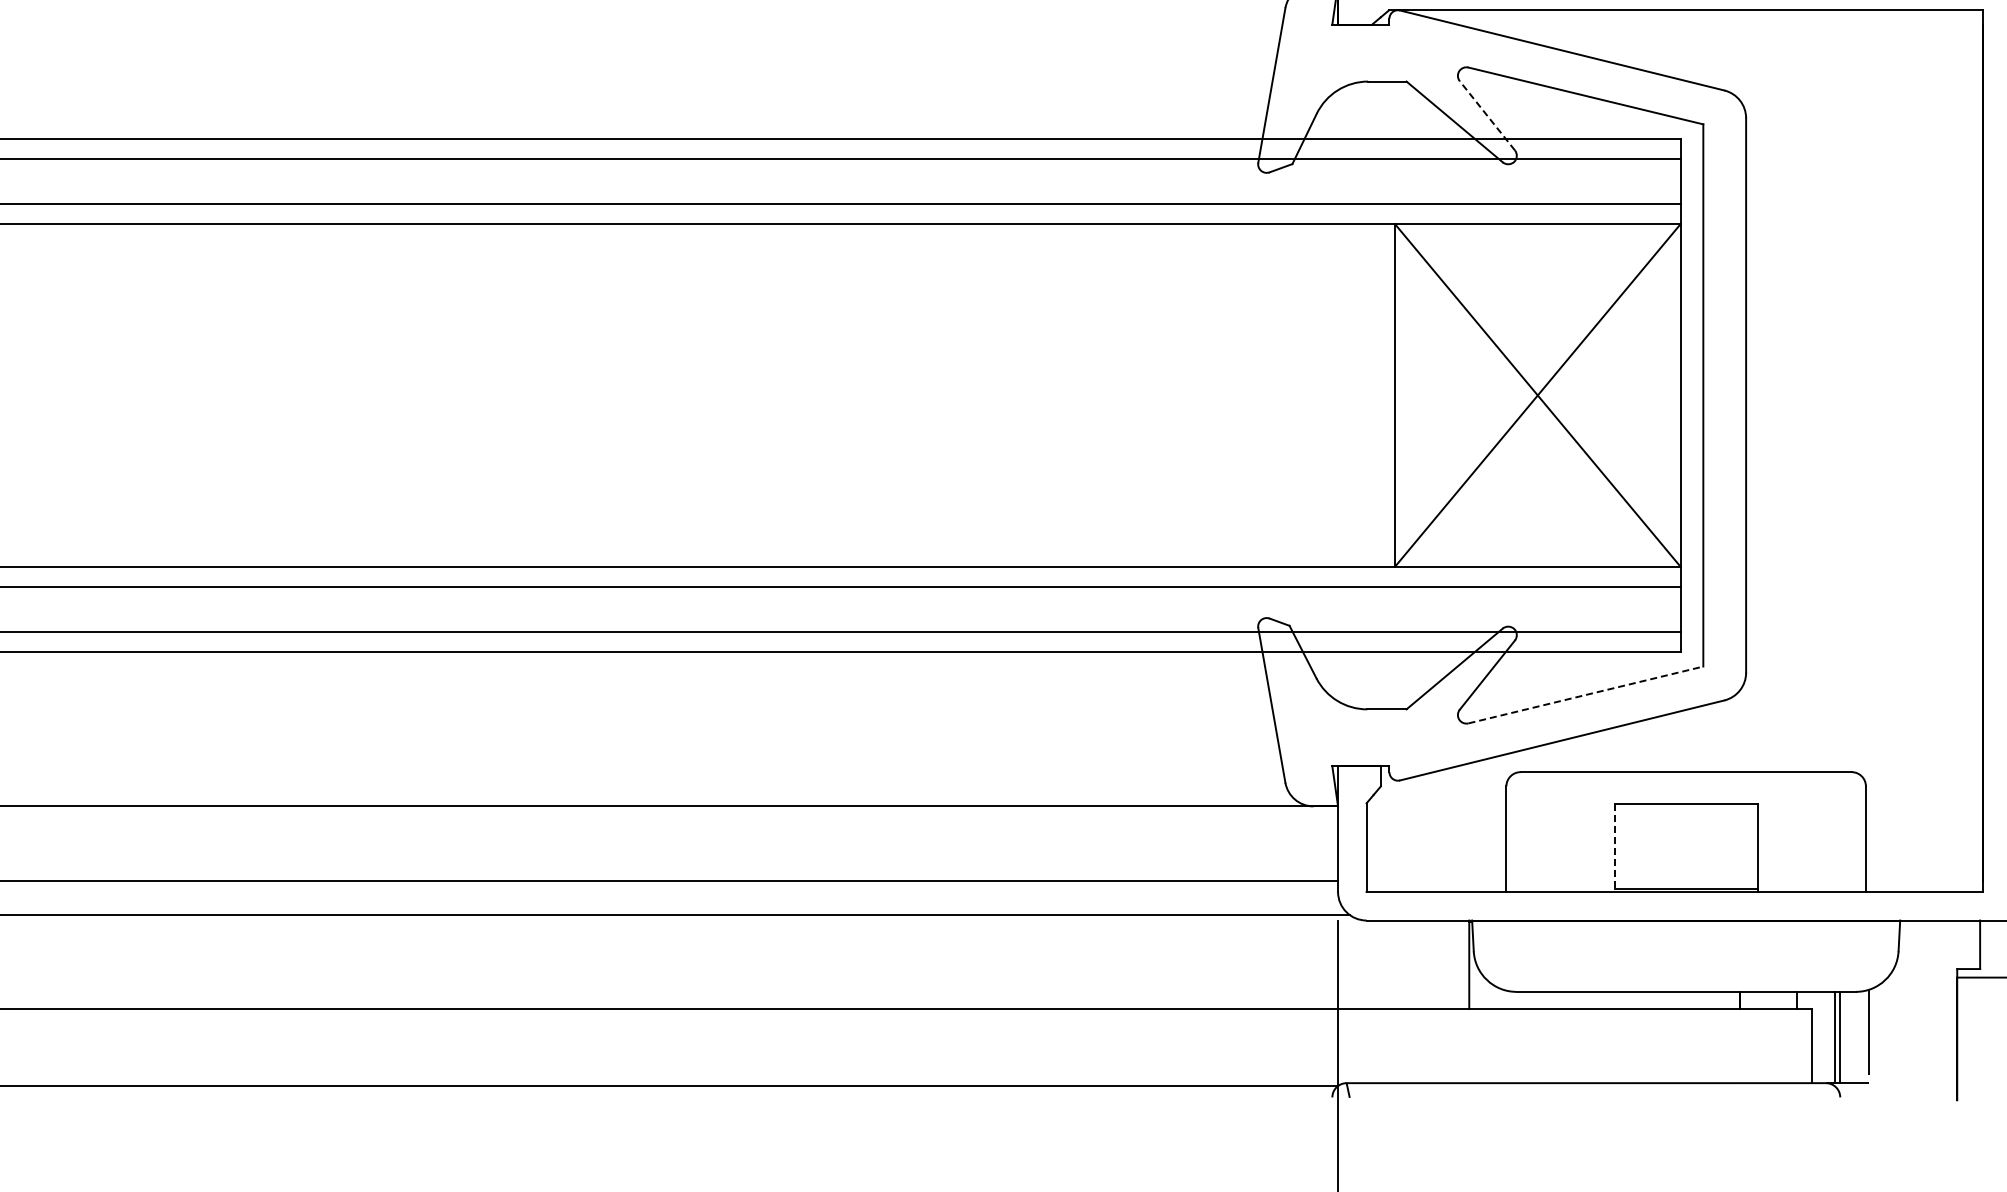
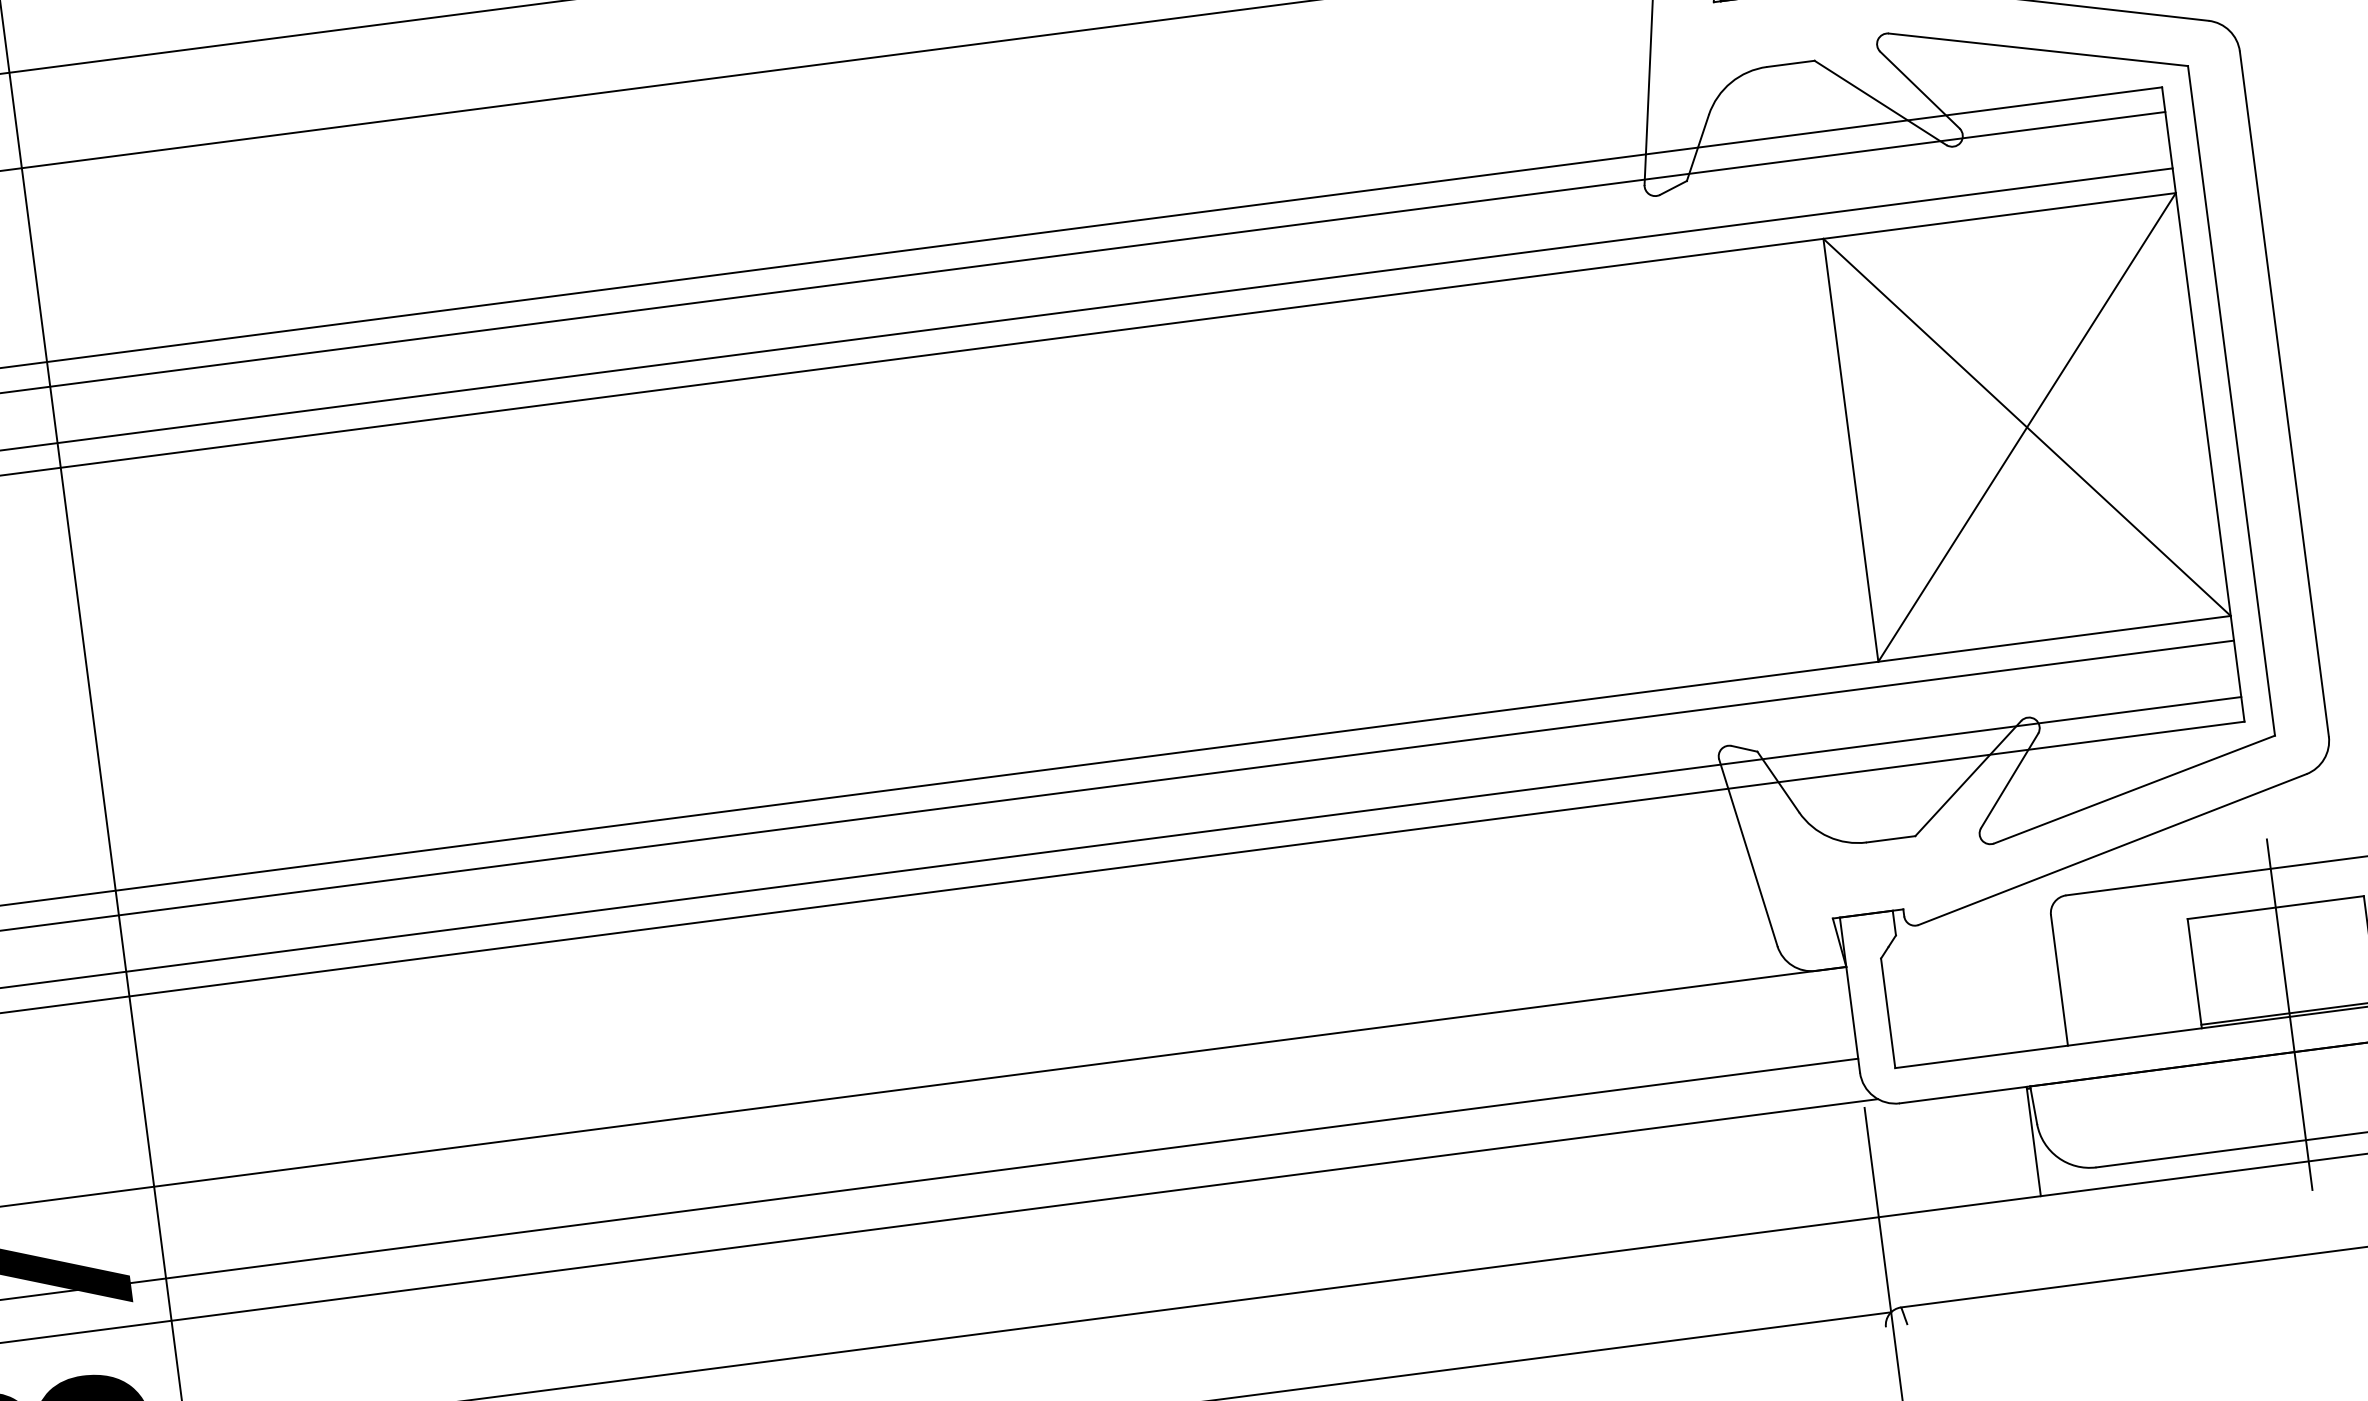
line: (1487, 115) -> (1920, 89), dashed -> solid
line: (1585, 694) -> (2133, 789), dashed -> solid
line: (1614, 848) -> (2194, 974), dashed -> solid
line: (1686, 883) -> (2289, 1006), added

